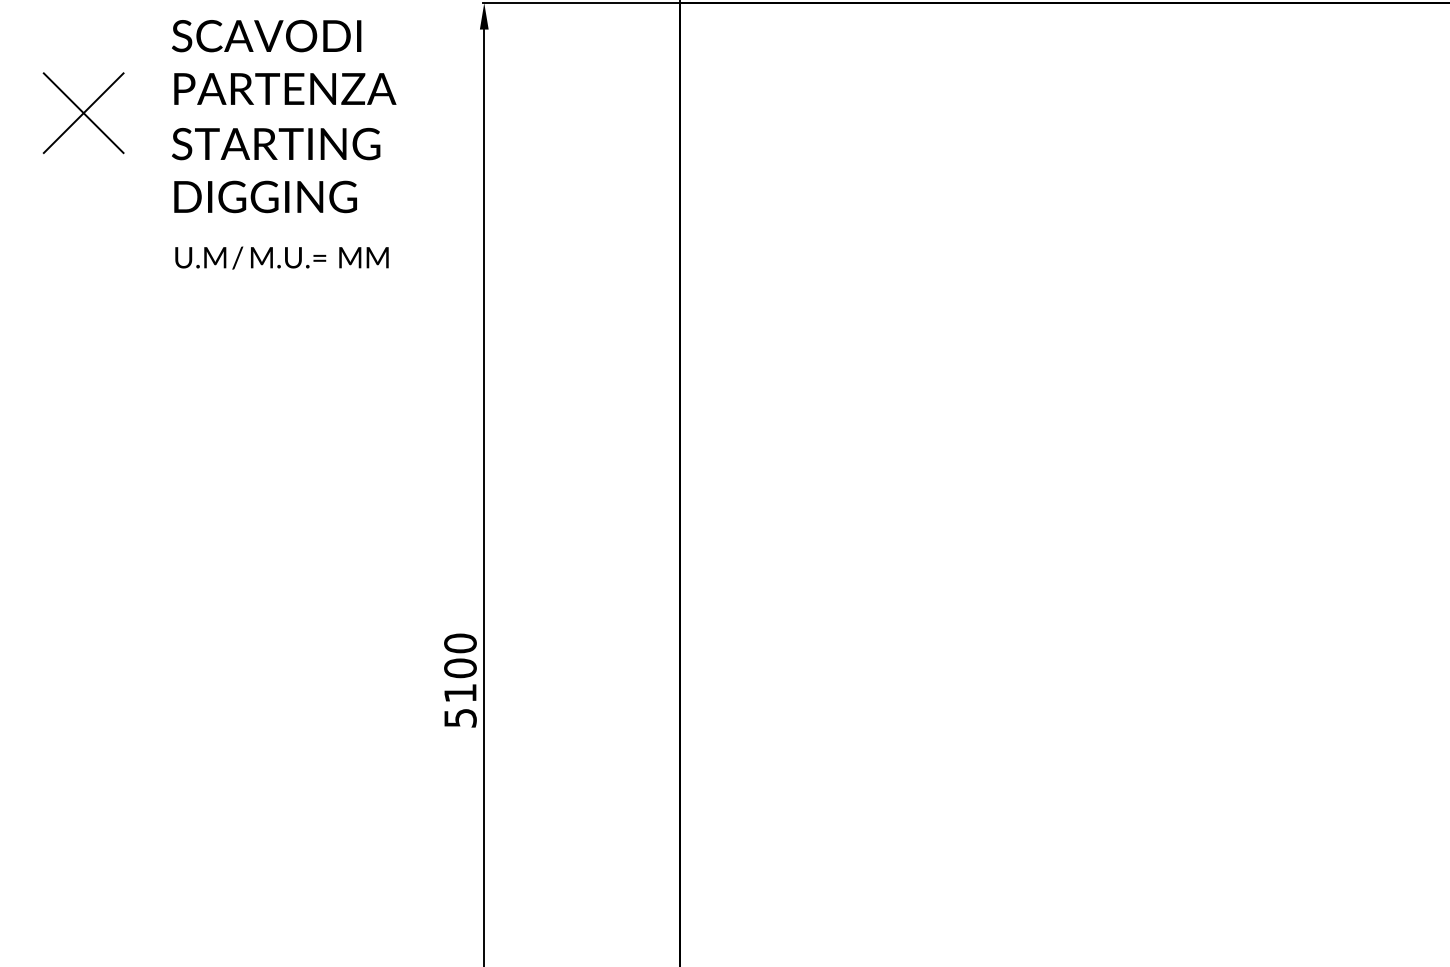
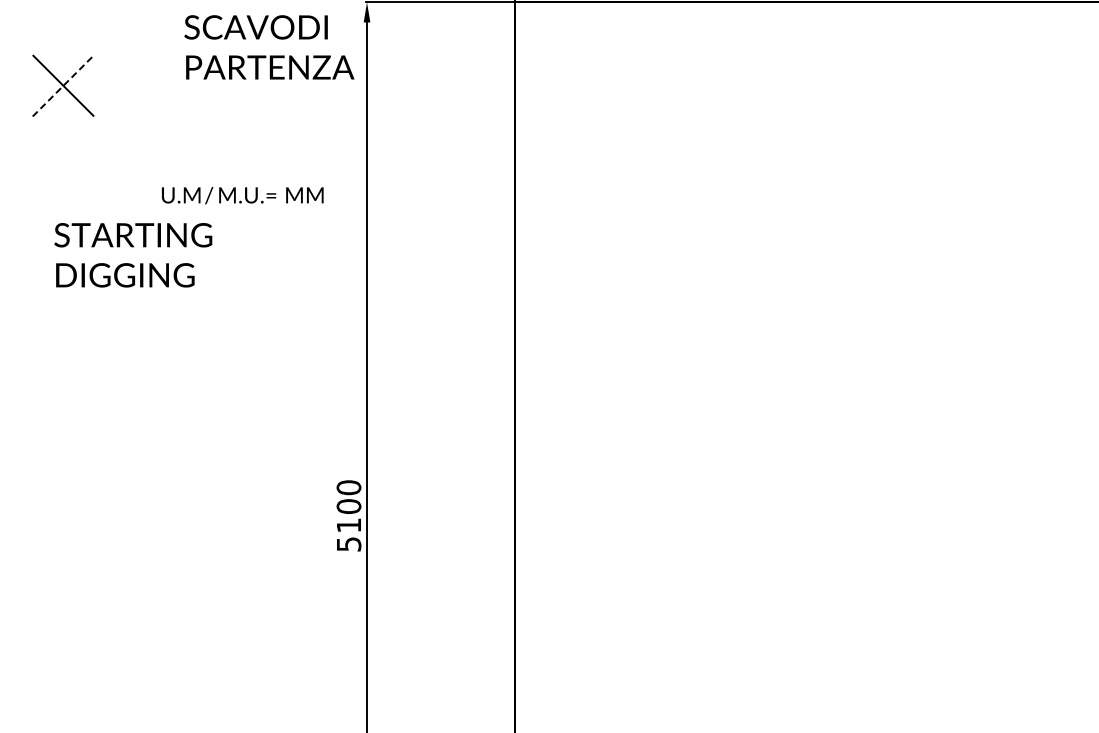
text: (284, 62) -> (269, 47), moved
line: (83, 112) -> (63, 85), solid -> dashed
text: (276, 170) -> (133, 255), moved
text: (281, 257) -> (242, 195), moved

